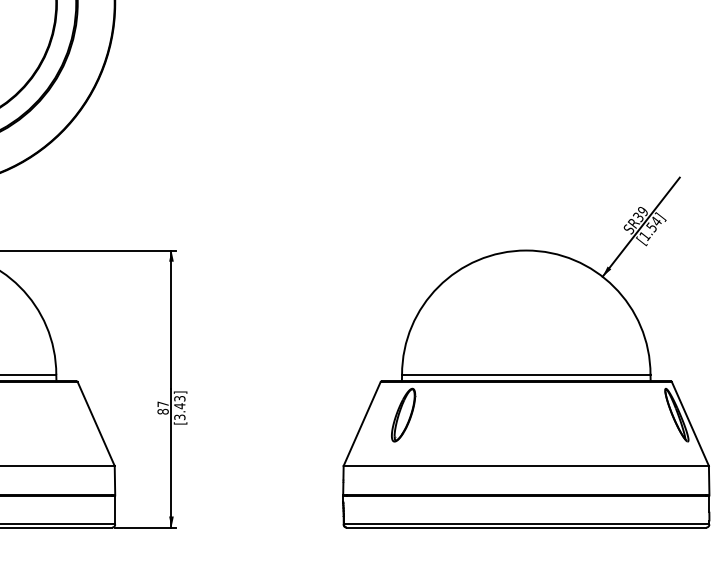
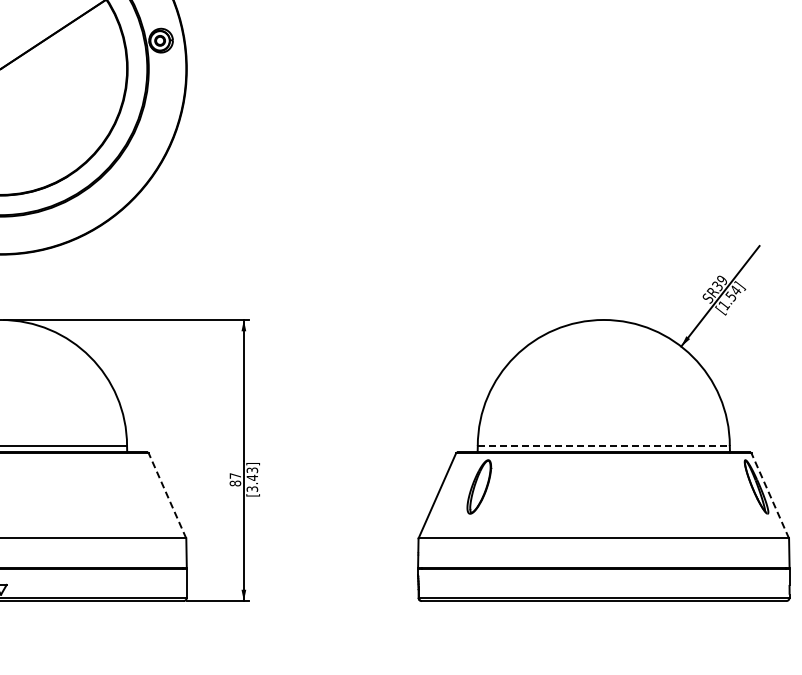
line: (526, 374) -> (604, 445), solid -> dashed
line: (96, 423) -> (167, 495), solid -> dashed
line: (690, 423) -> (770, 495), solid -> dashed

